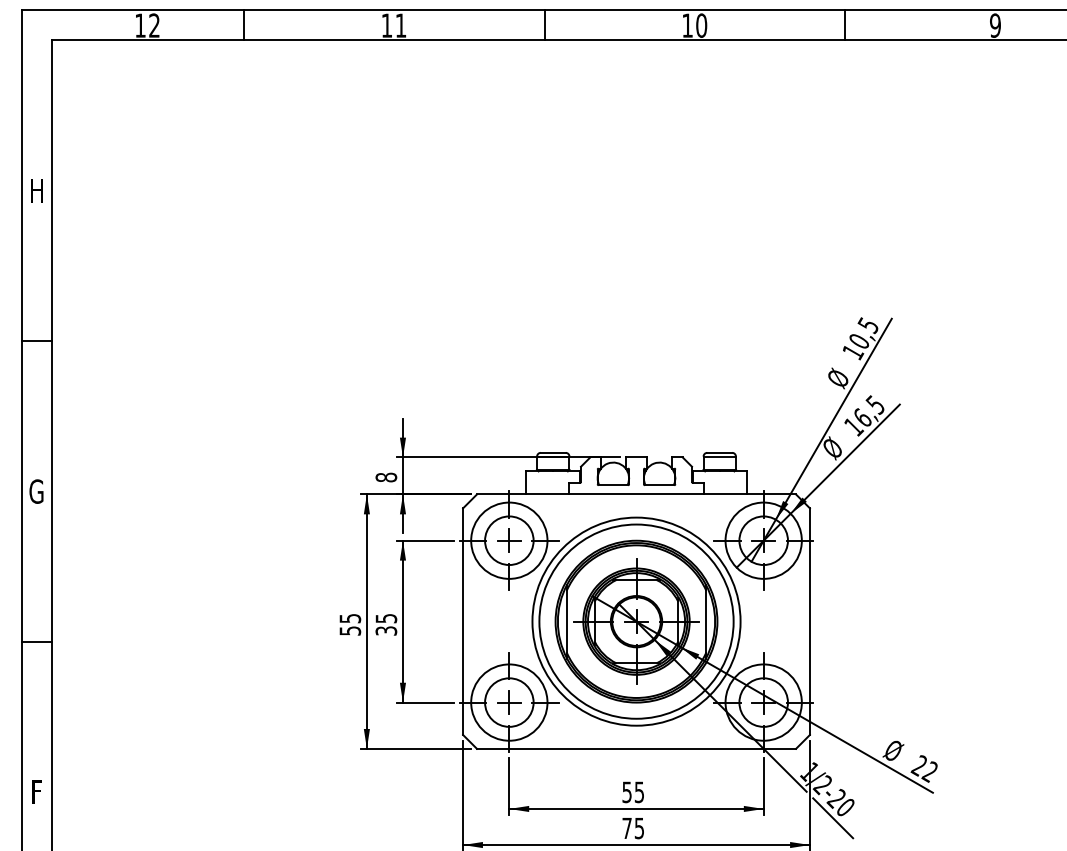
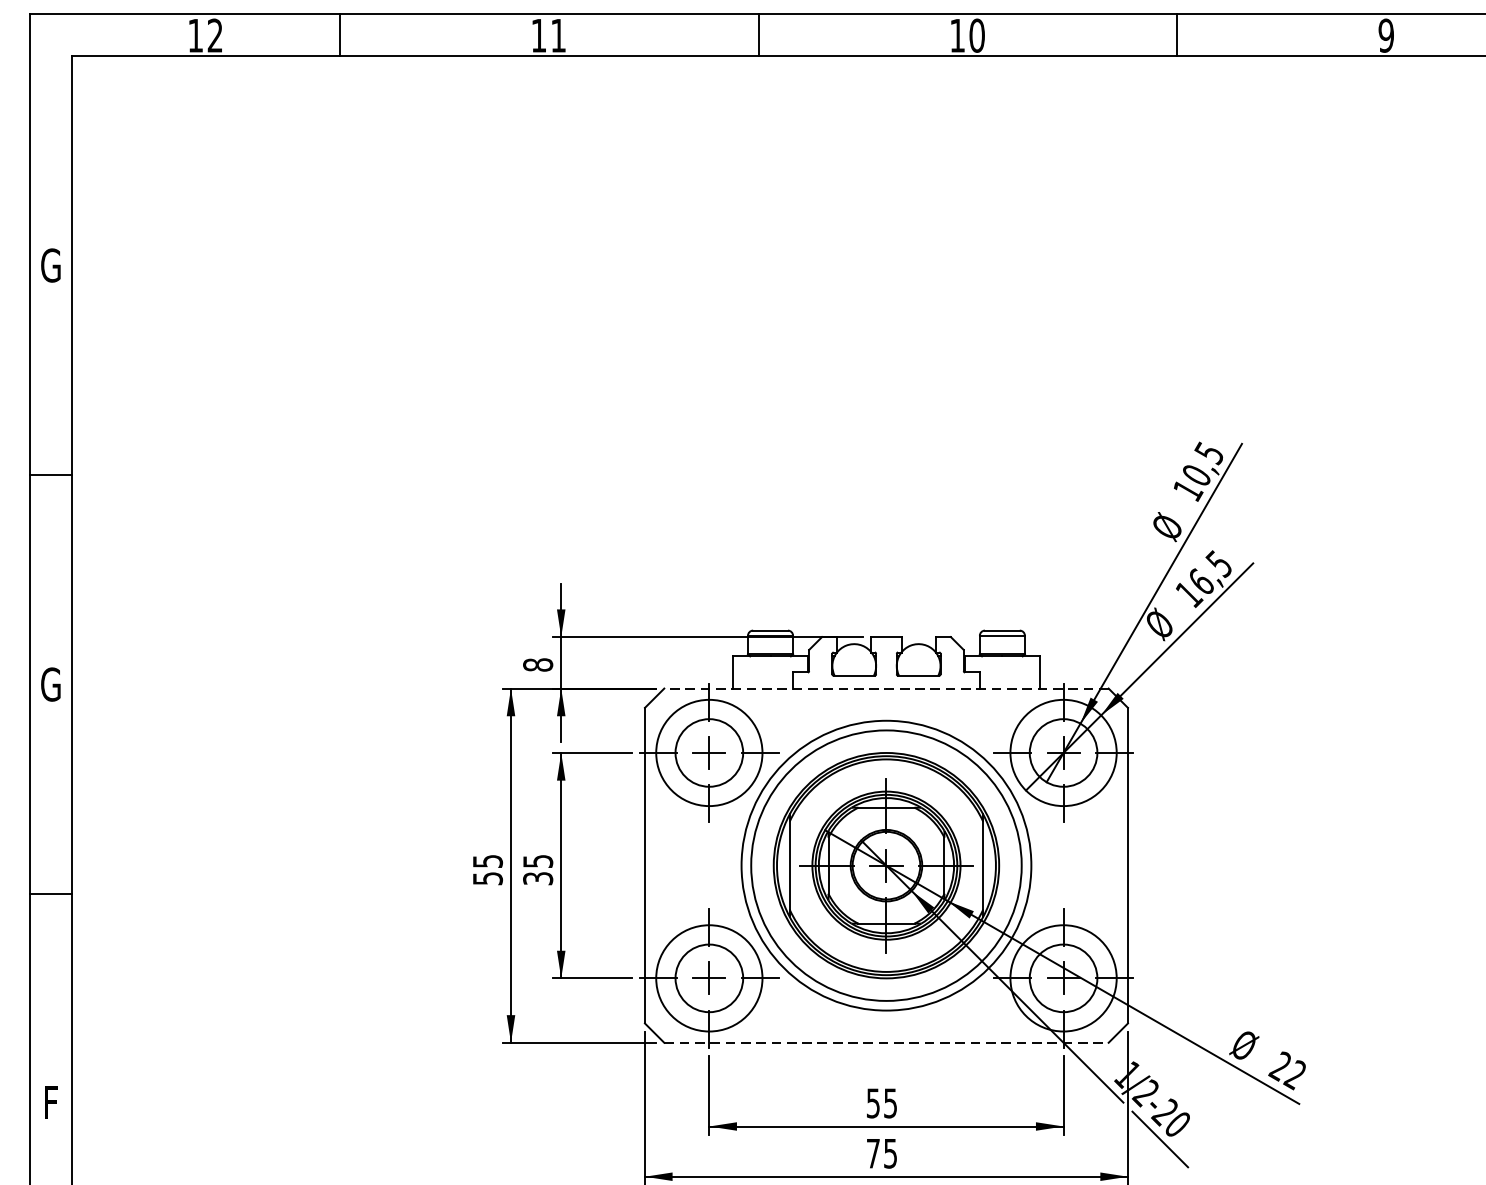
text: (36, 190) -> (50, 265), H -> G
line: (636, 494) -> (886, 688), solid -> dashed
line: (636, 748) -> (886, 1042), solid -> dashed

